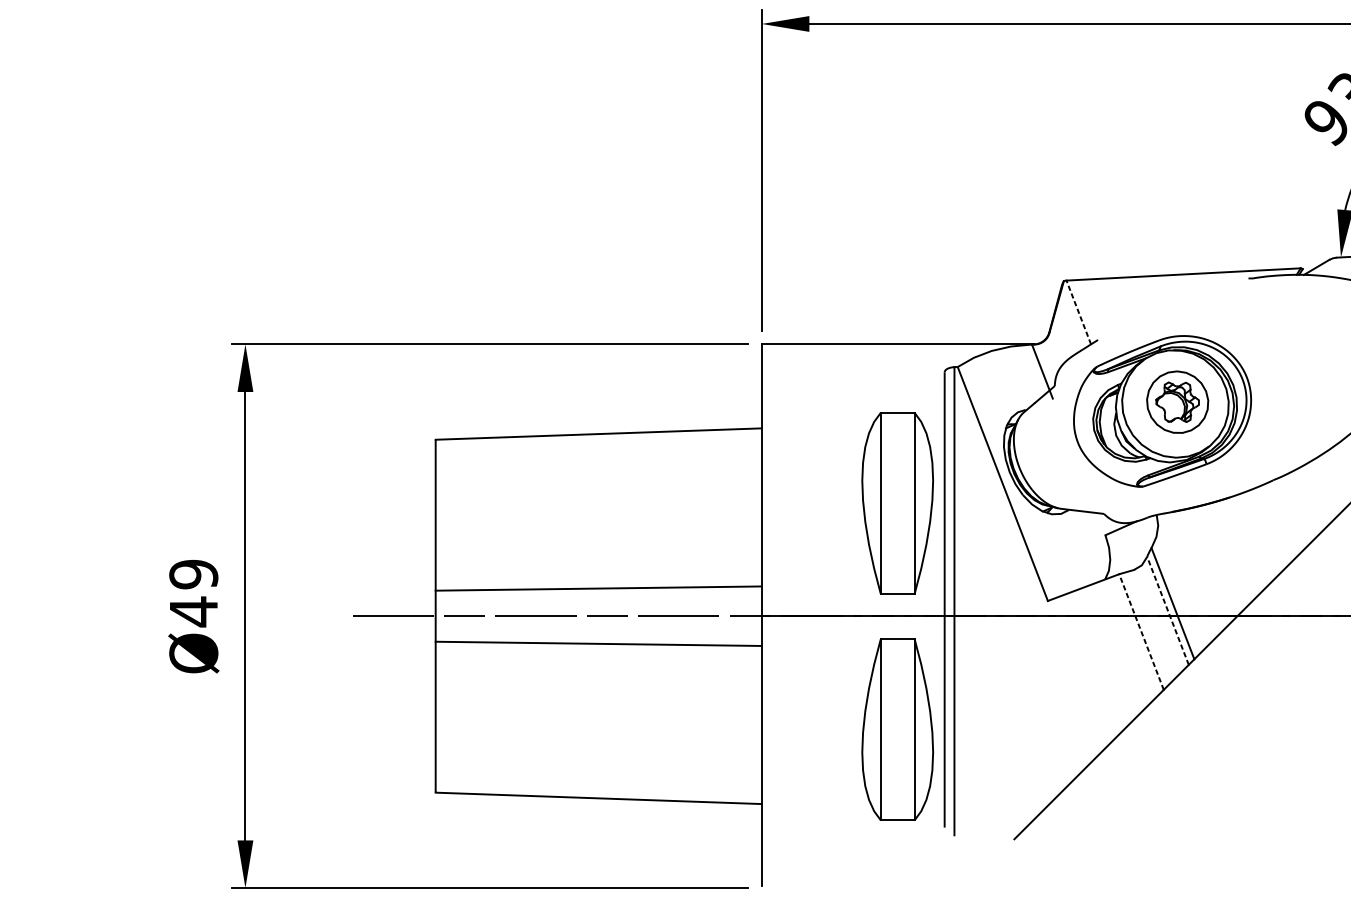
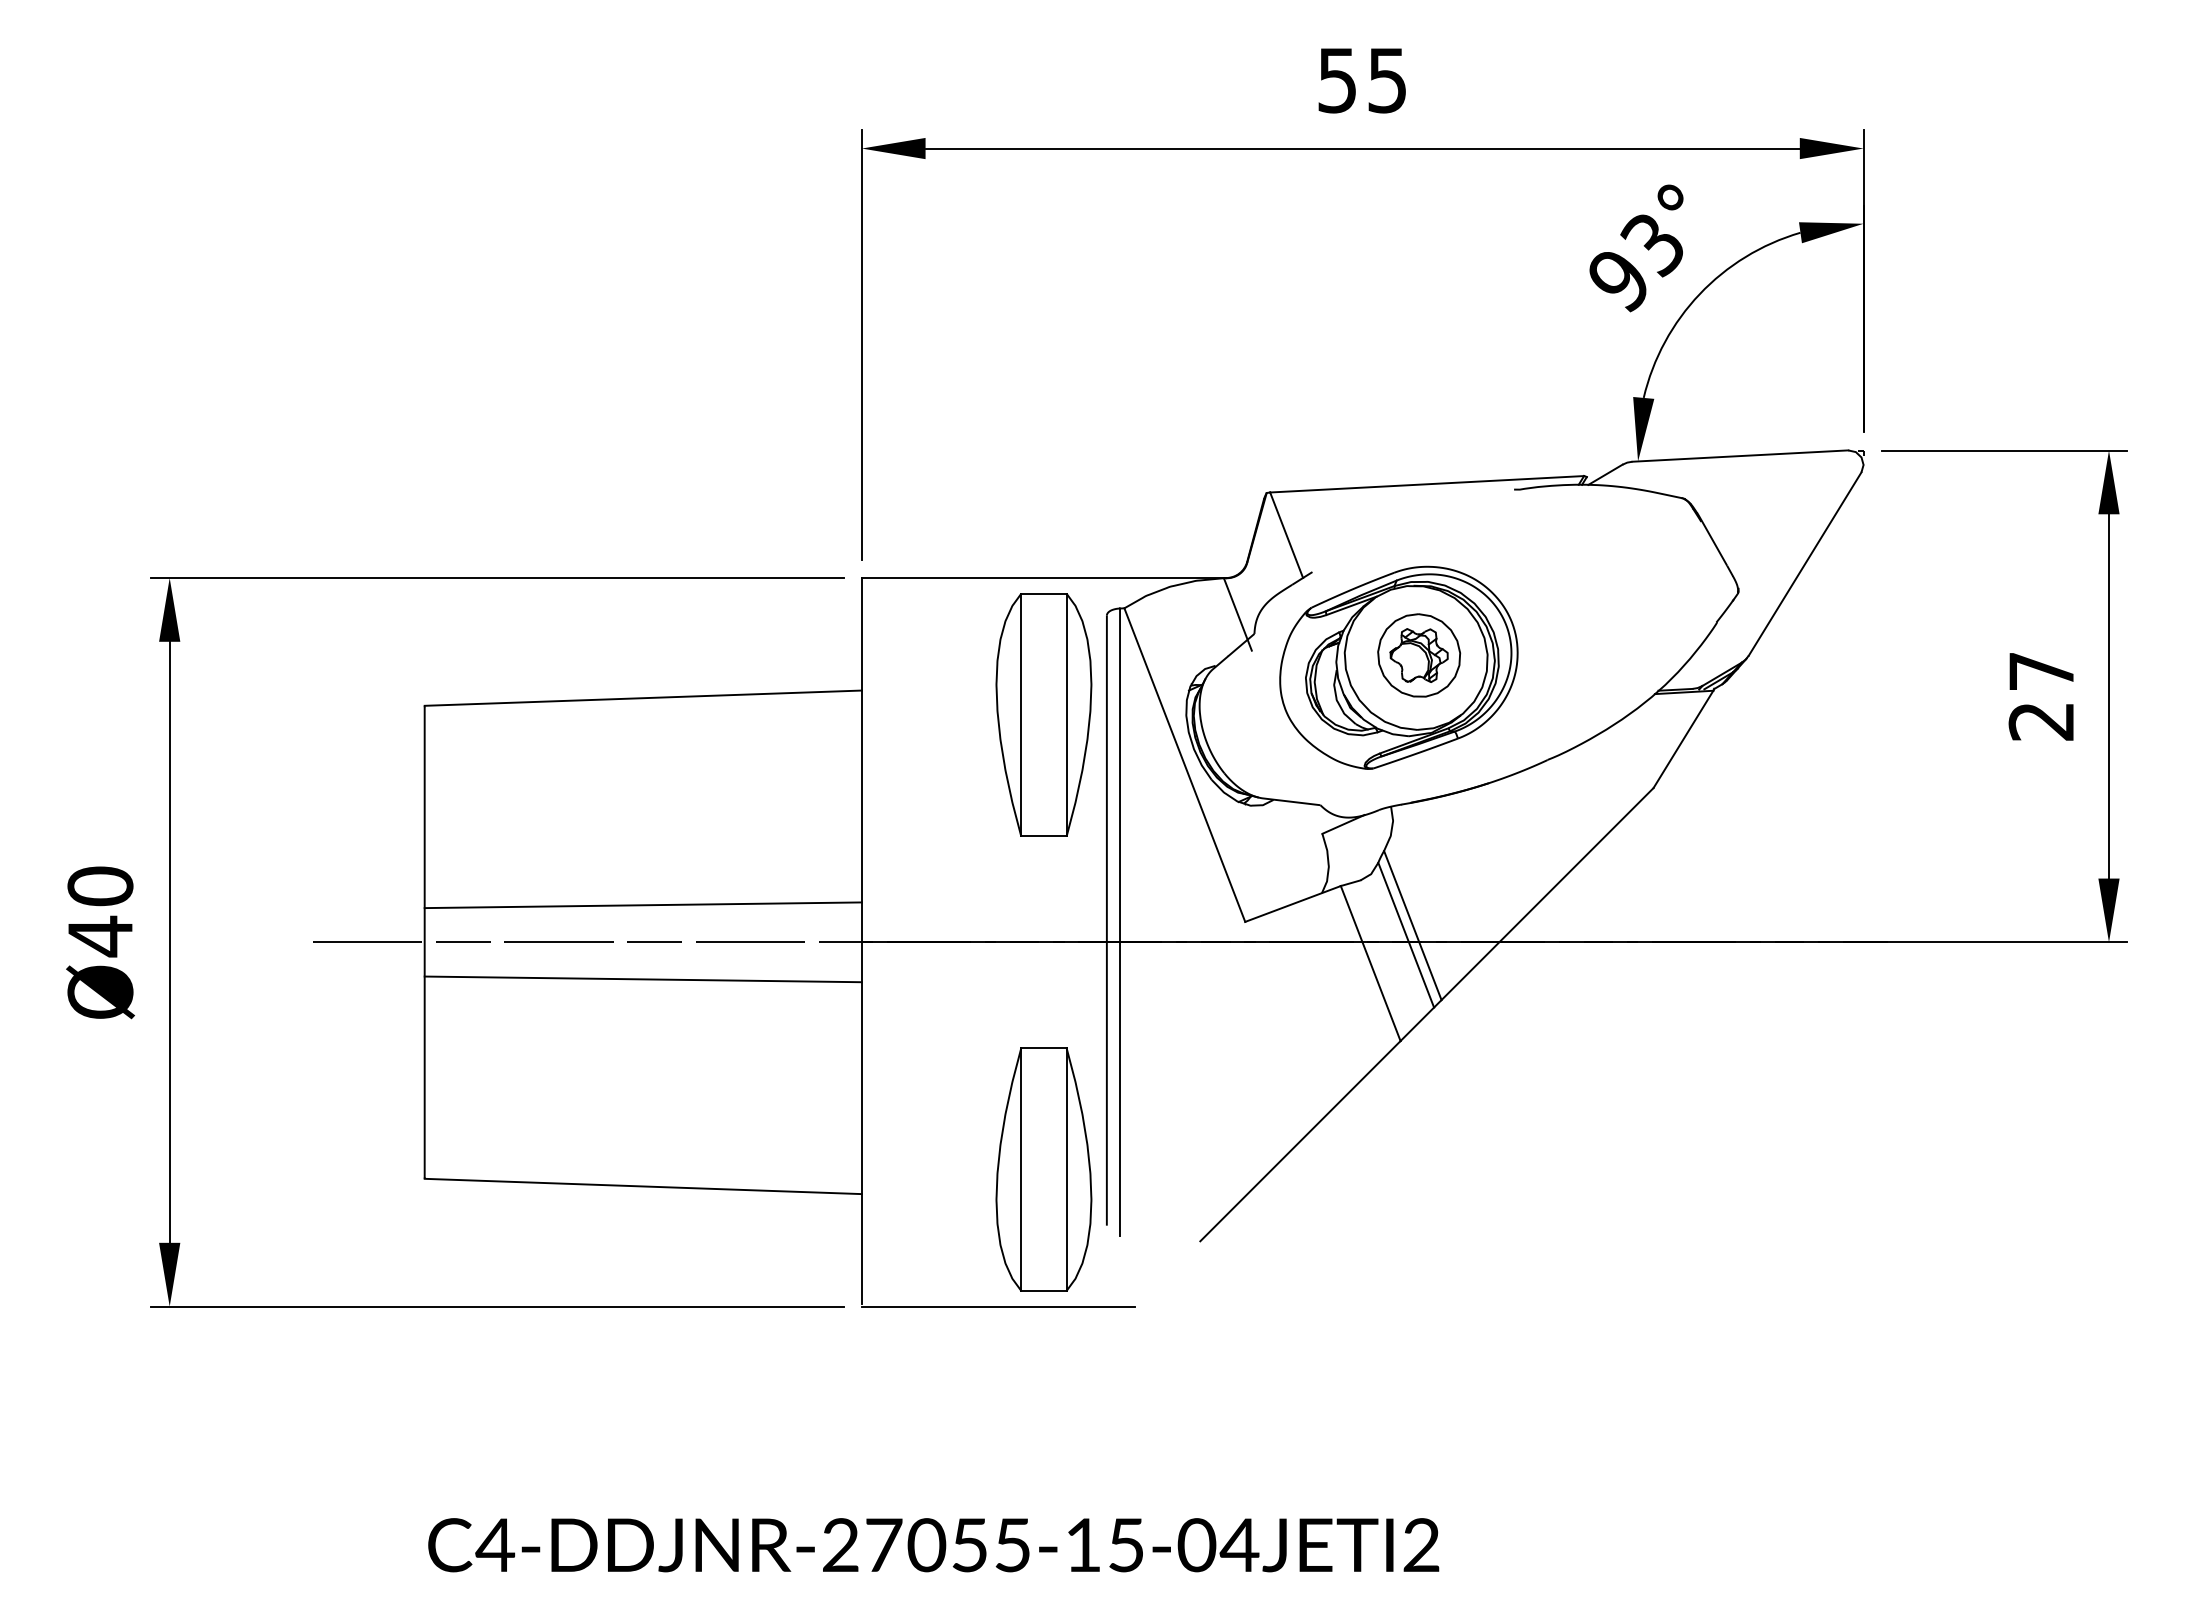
line: (1078, 312) -> (1286, 535), dashed -> solid
part: (897, 502) -> (1043, 714), moved
text: (193, 574) -> (100, 886), Ø49 -> Ø40
line: (1168, 611) -> (1406, 935), dashed -> solid
line: (1141, 632) -> (1370, 963), dashed -> solid
part: (897, 729) -> (1043, 1169), moved
line: (863, 887) -> (998, 1306), added

